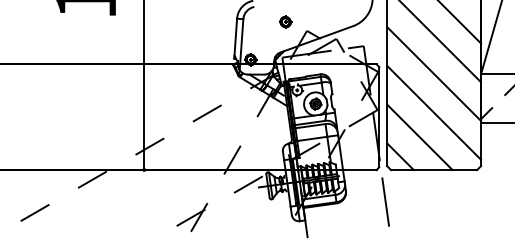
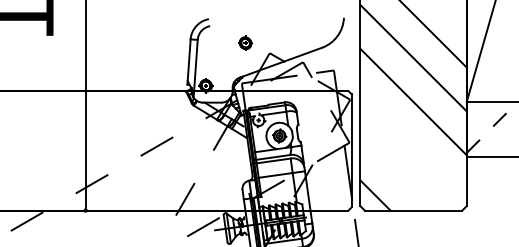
line: (434, 112) -> (413, 145), removed
line: (419, 137) -> (397, 173), removed

